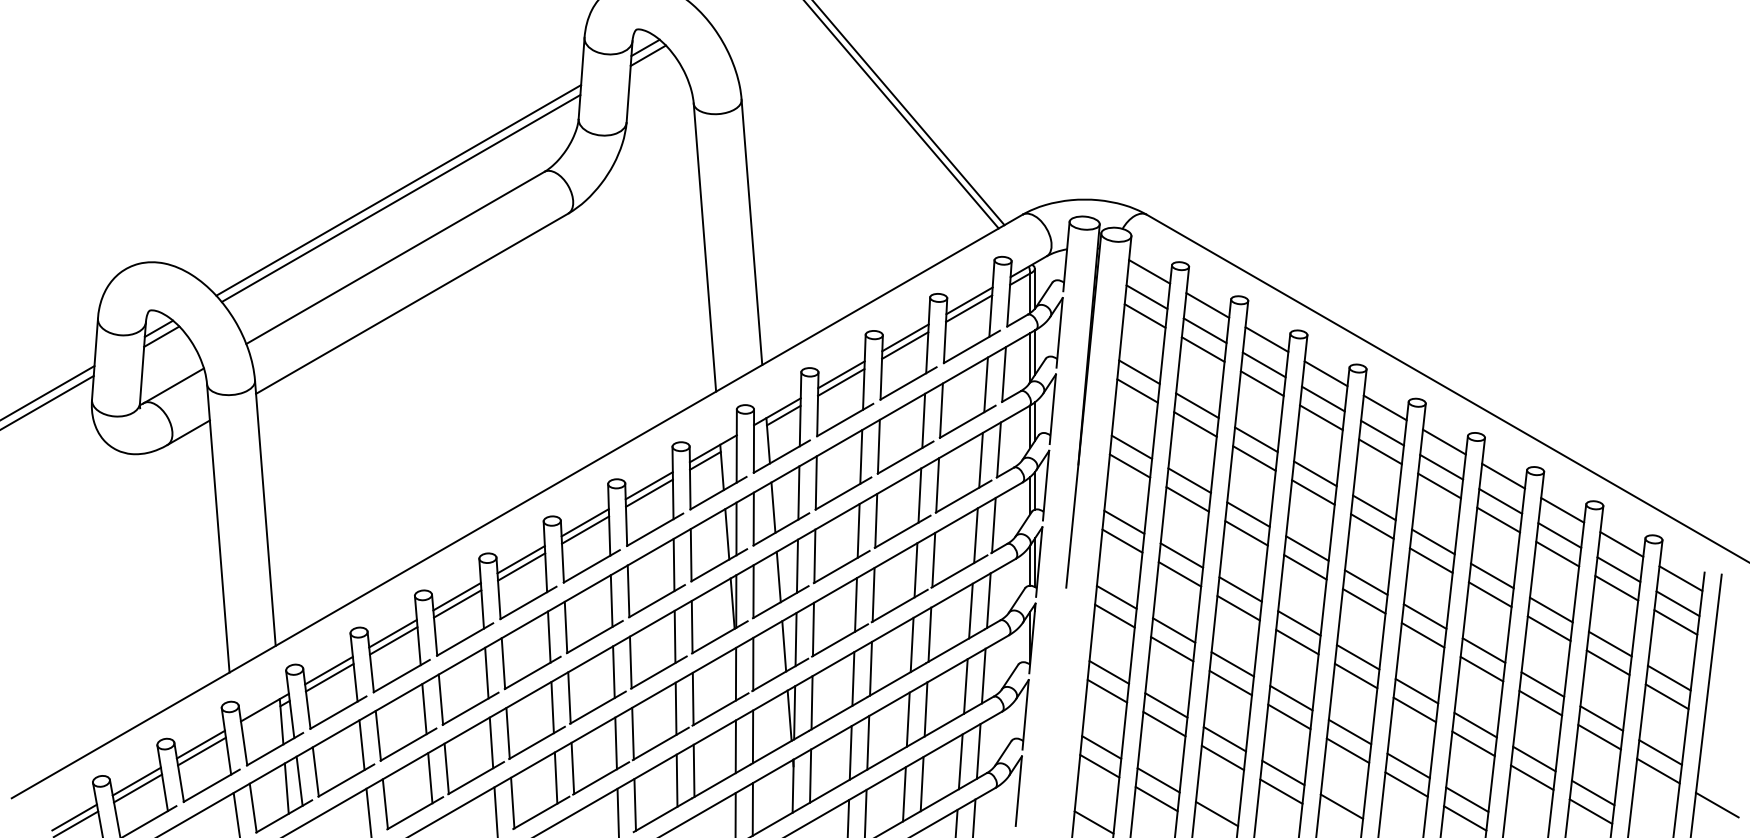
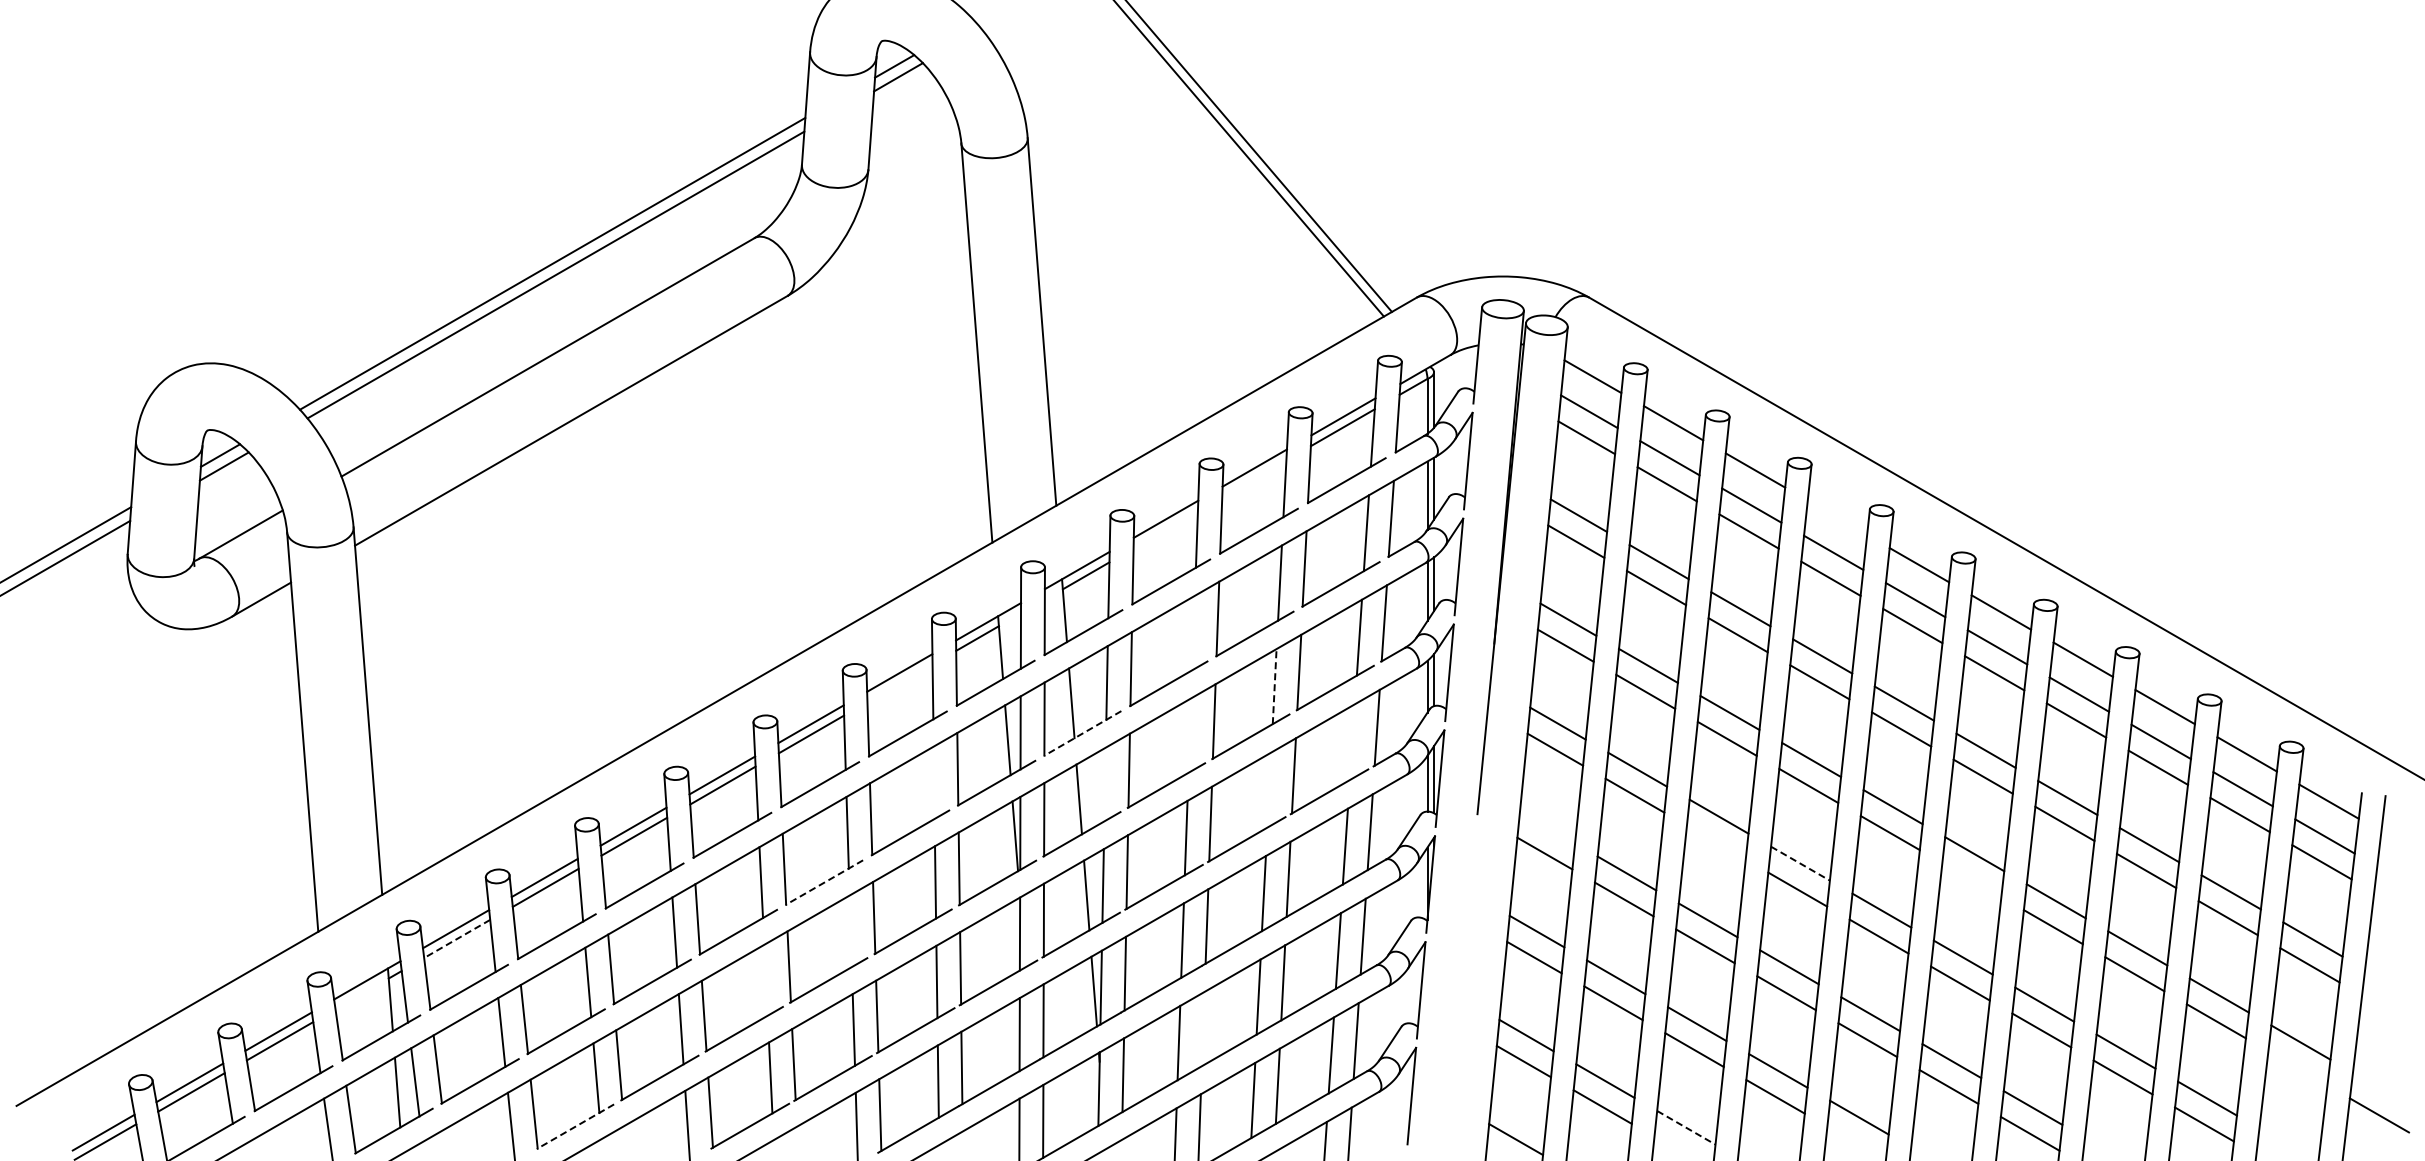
line: (905, 345) -> (1254, 478), removed
line: (1326, 373) -> (1837, 517), removed
line: (841, 382) -> (1165, 529), removed
line: (861, 456) -> (1193, 632), removed
line: (649, 493) -> (899, 683), removed
line: (919, 495) -> (1274, 686), solid -> dashed
line: (781, 529) -> (1082, 733), solid -> dashed
line: (858, 530) -> (1189, 735), removed
line: (975, 535) -> (1351, 742), removed
line: (673, 564) -> (933, 782), removed
line: (797, 566) -> (1104, 784), removed
line: (916, 569) -> (1269, 789), removed
line: (1116, 597) -> (1547, 827), removed
line: (1238, 608) -> (1715, 842), removed
line: (1299, 623) -> (1800, 863), solid -> dashed
line: (1422, 635) -> (1971, 880), removed
line: (594, 636) -> (824, 882), solid -> dashed
line: (613, 672) -> (850, 931), removed
line: (329, 678) -> (456, 939), solid -> dashed
line: (552, 706) -> (765, 979), removed
line: (867, 742) -> (1202, 1028), removed
line: (1658, 771) -> (2297, 1068), removed
line: (415, 813) -> (575, 1126), solid -> dashed
line: (1217, 813) -> (1686, 1127), solid -> dashed

